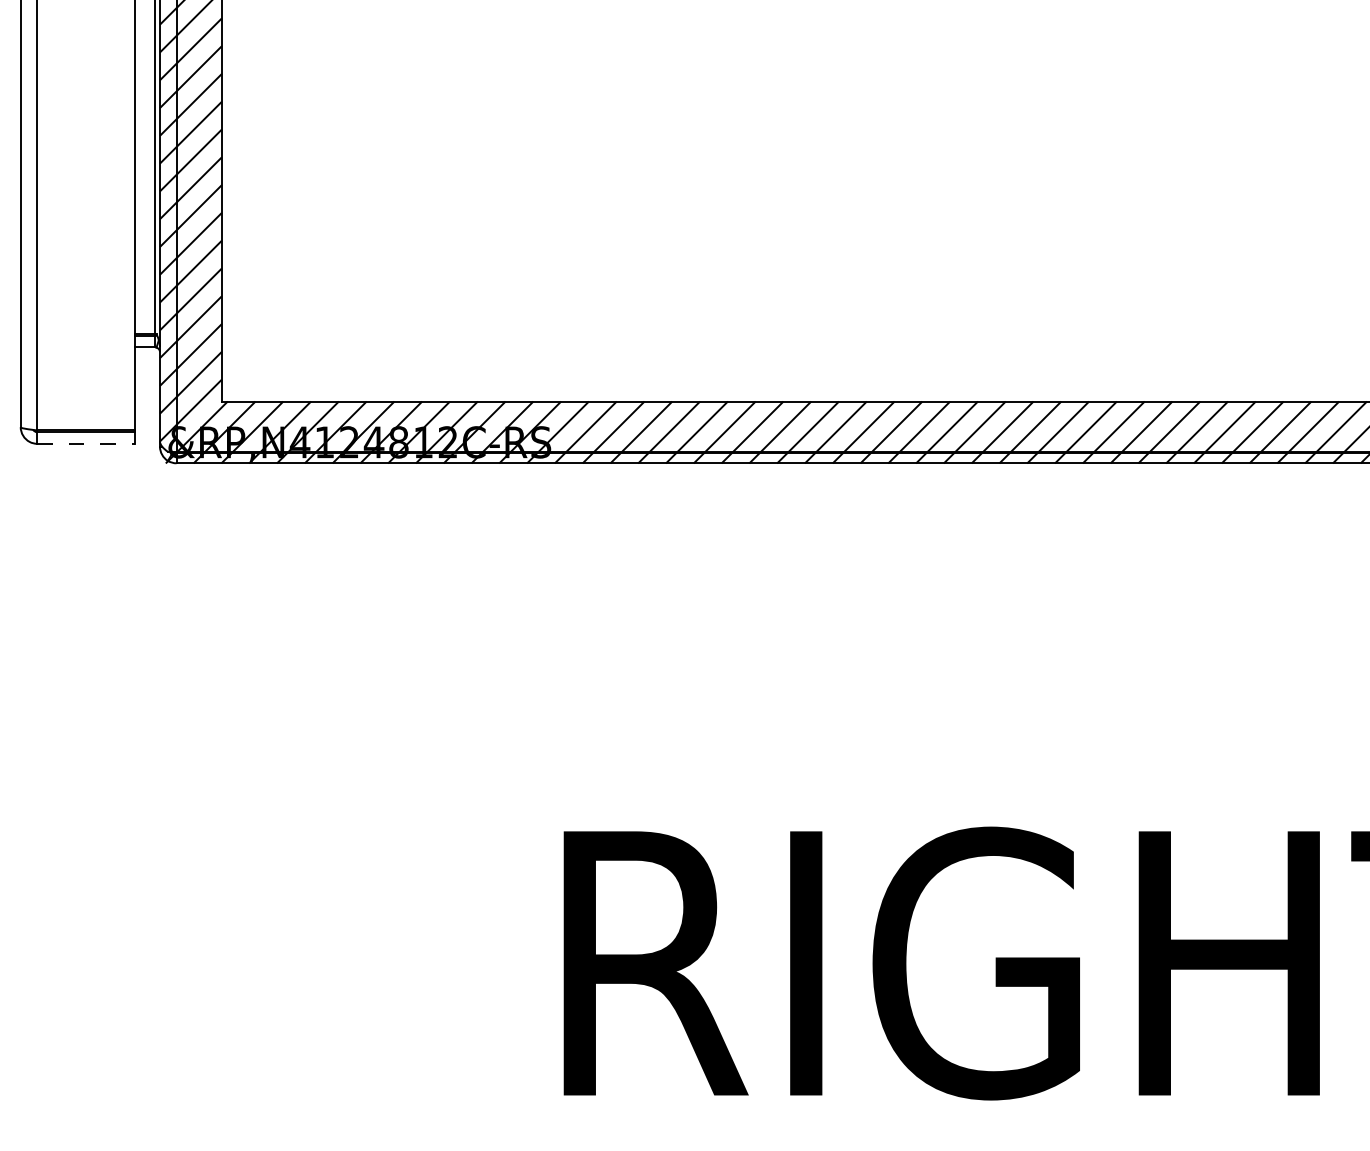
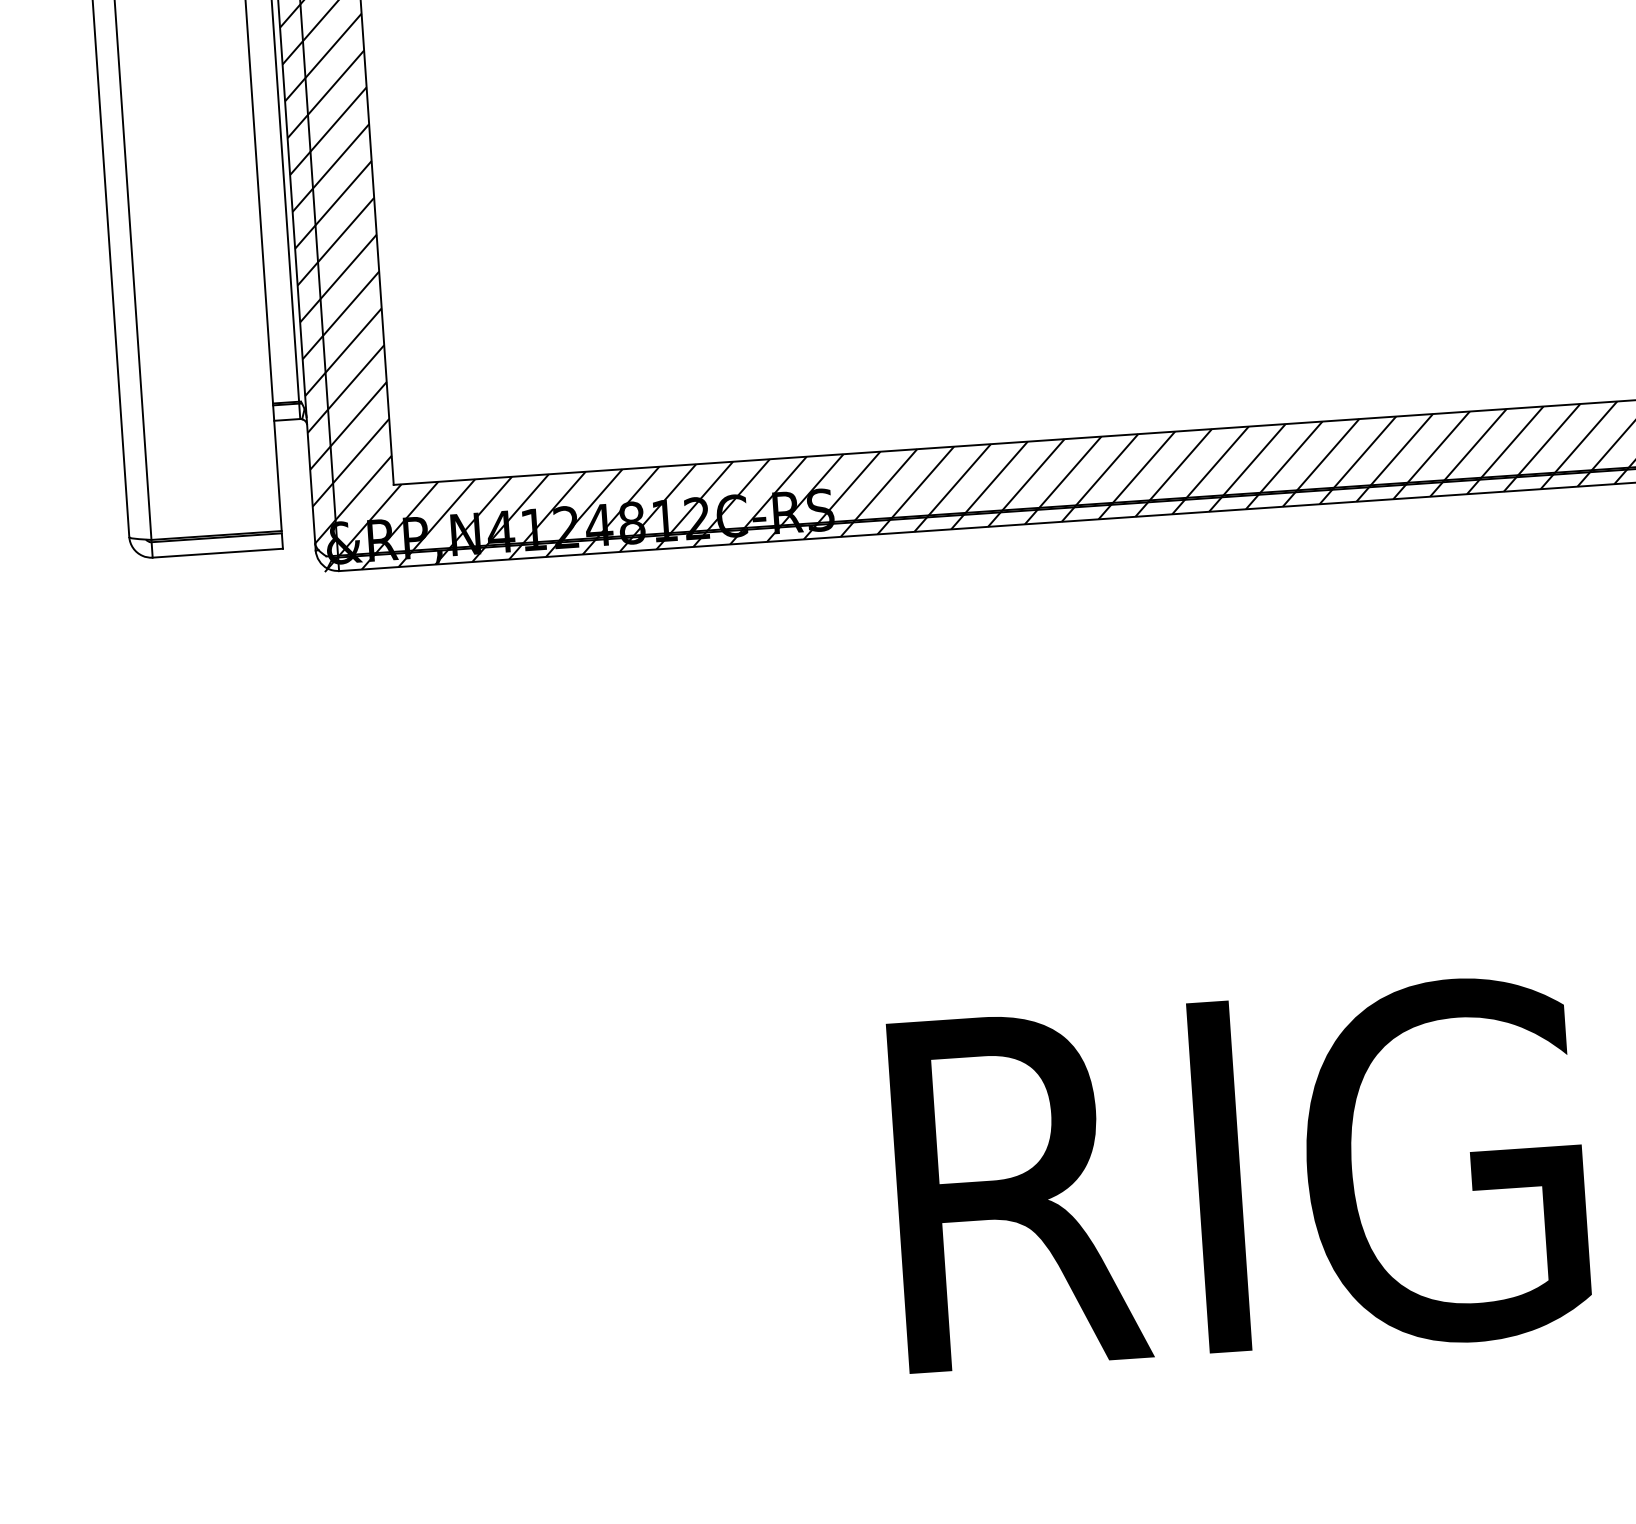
line: (86, 443) -> (217, 552), dashed -> solid

